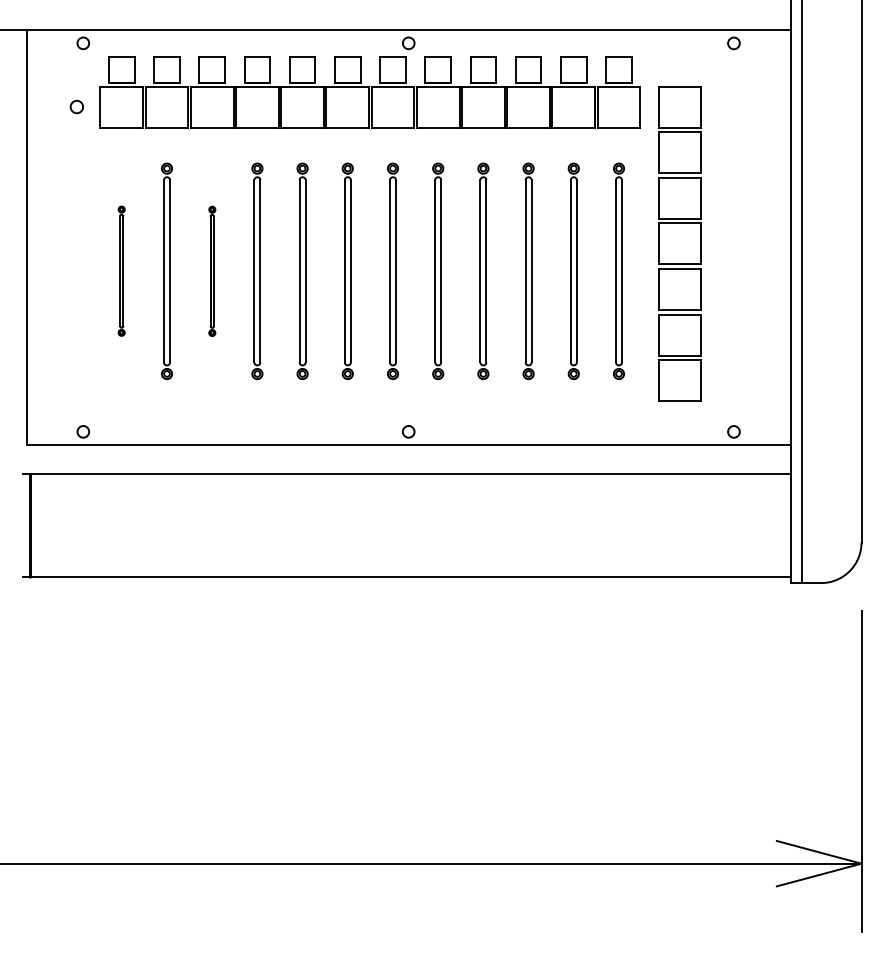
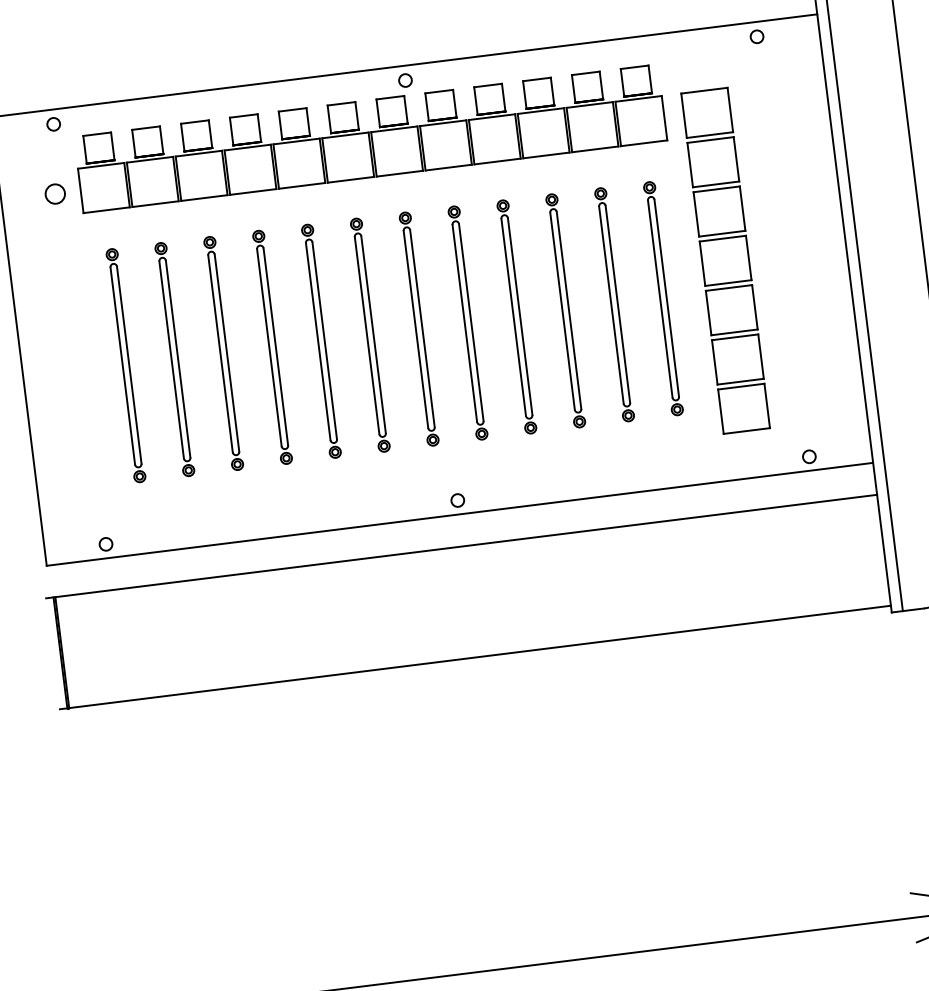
circle: (76, 106) -> (54, 193), size x1.43
part: (121, 270) -> (125, 364), size x1.67
part: (212, 271) -> (224, 353), size x1.67

